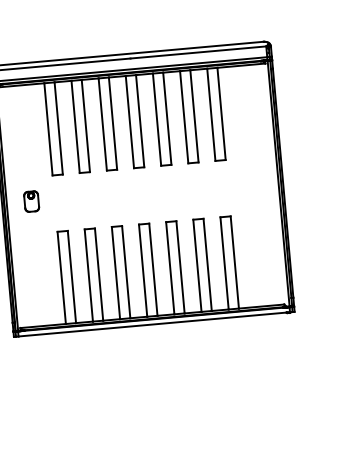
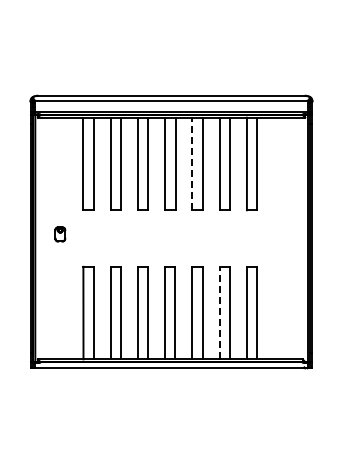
line: (157, 119) -> (192, 163), solid -> dashed
part: (31, 201) -> (60, 234), size x0.7
line: (197, 265) -> (219, 312), solid -> dashed

